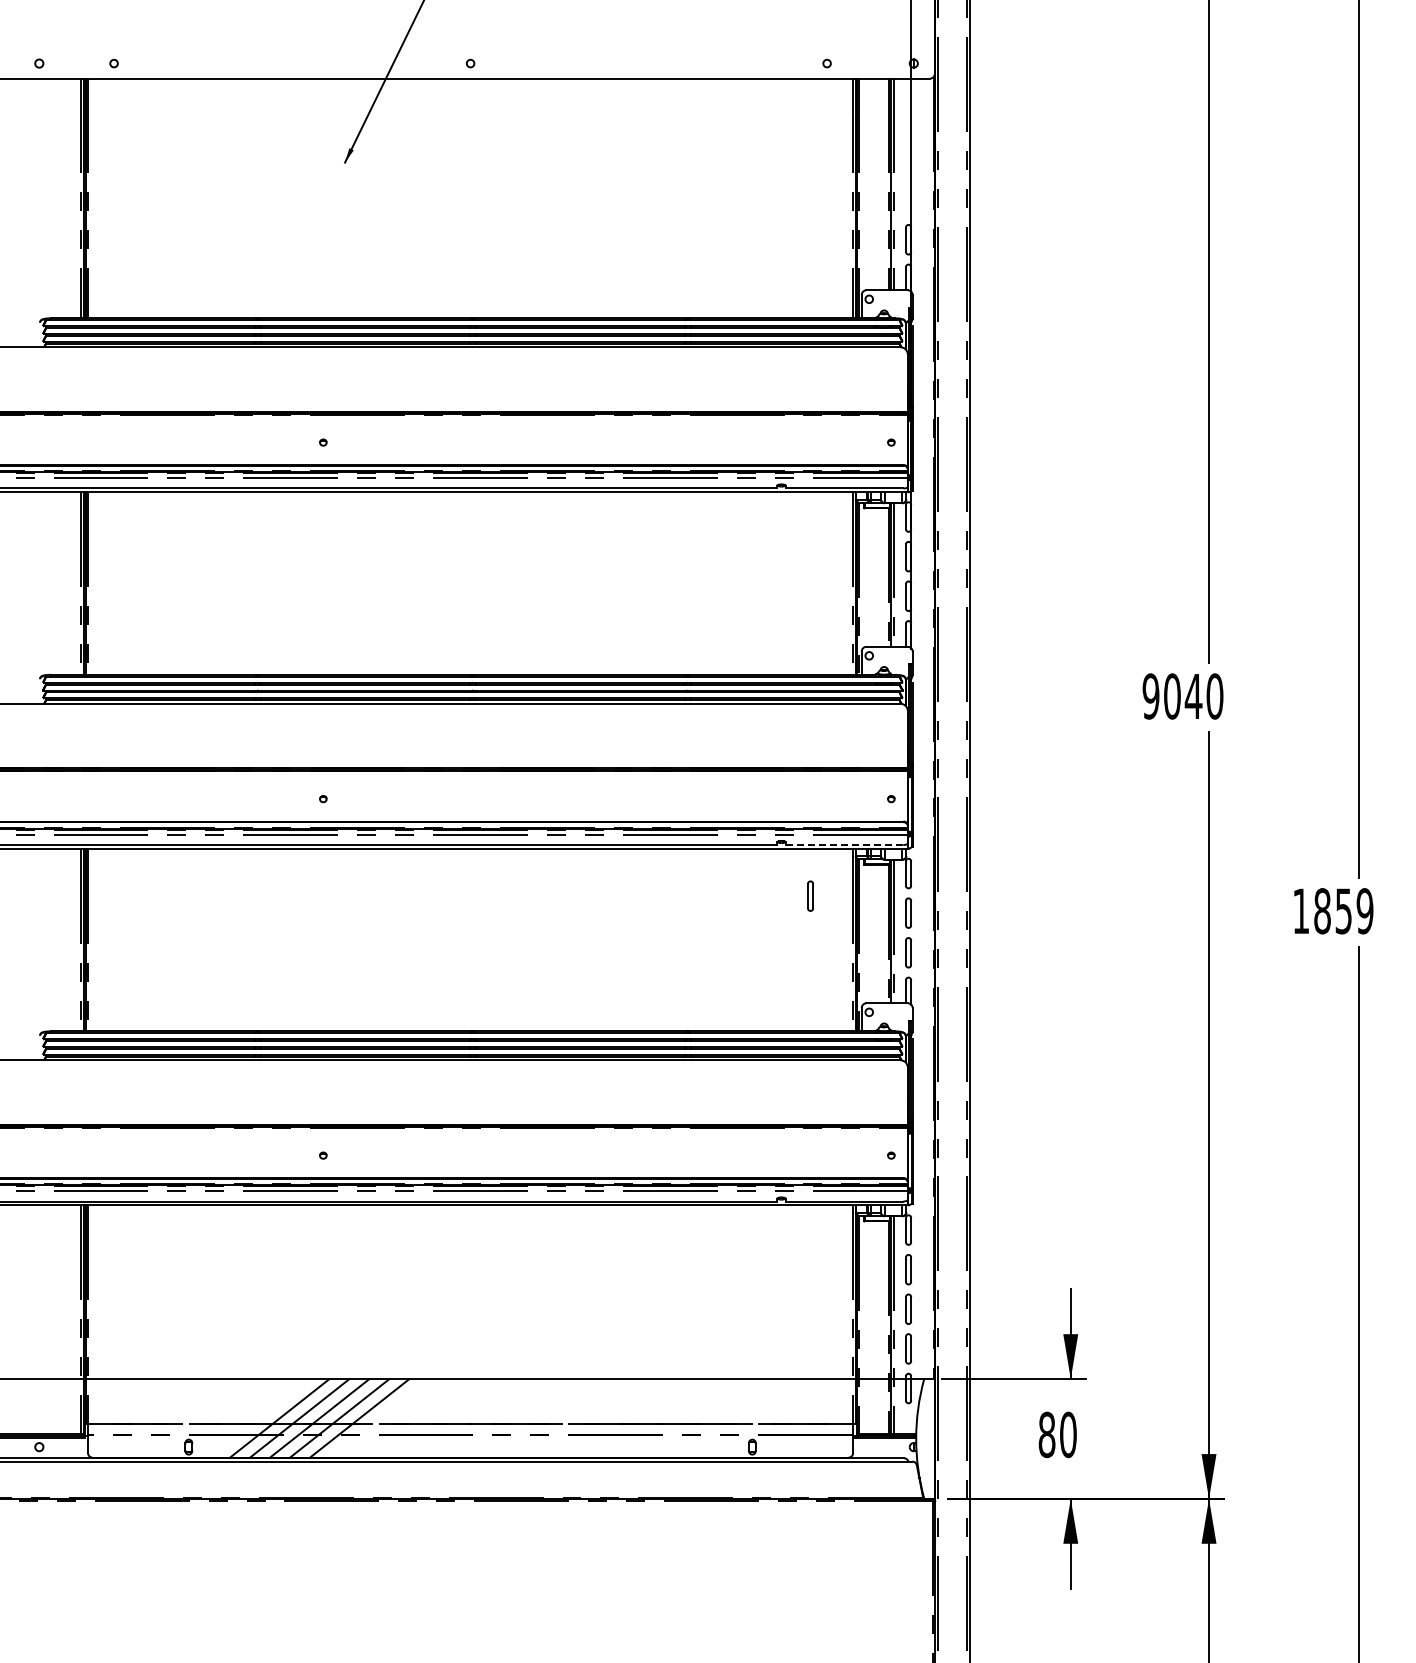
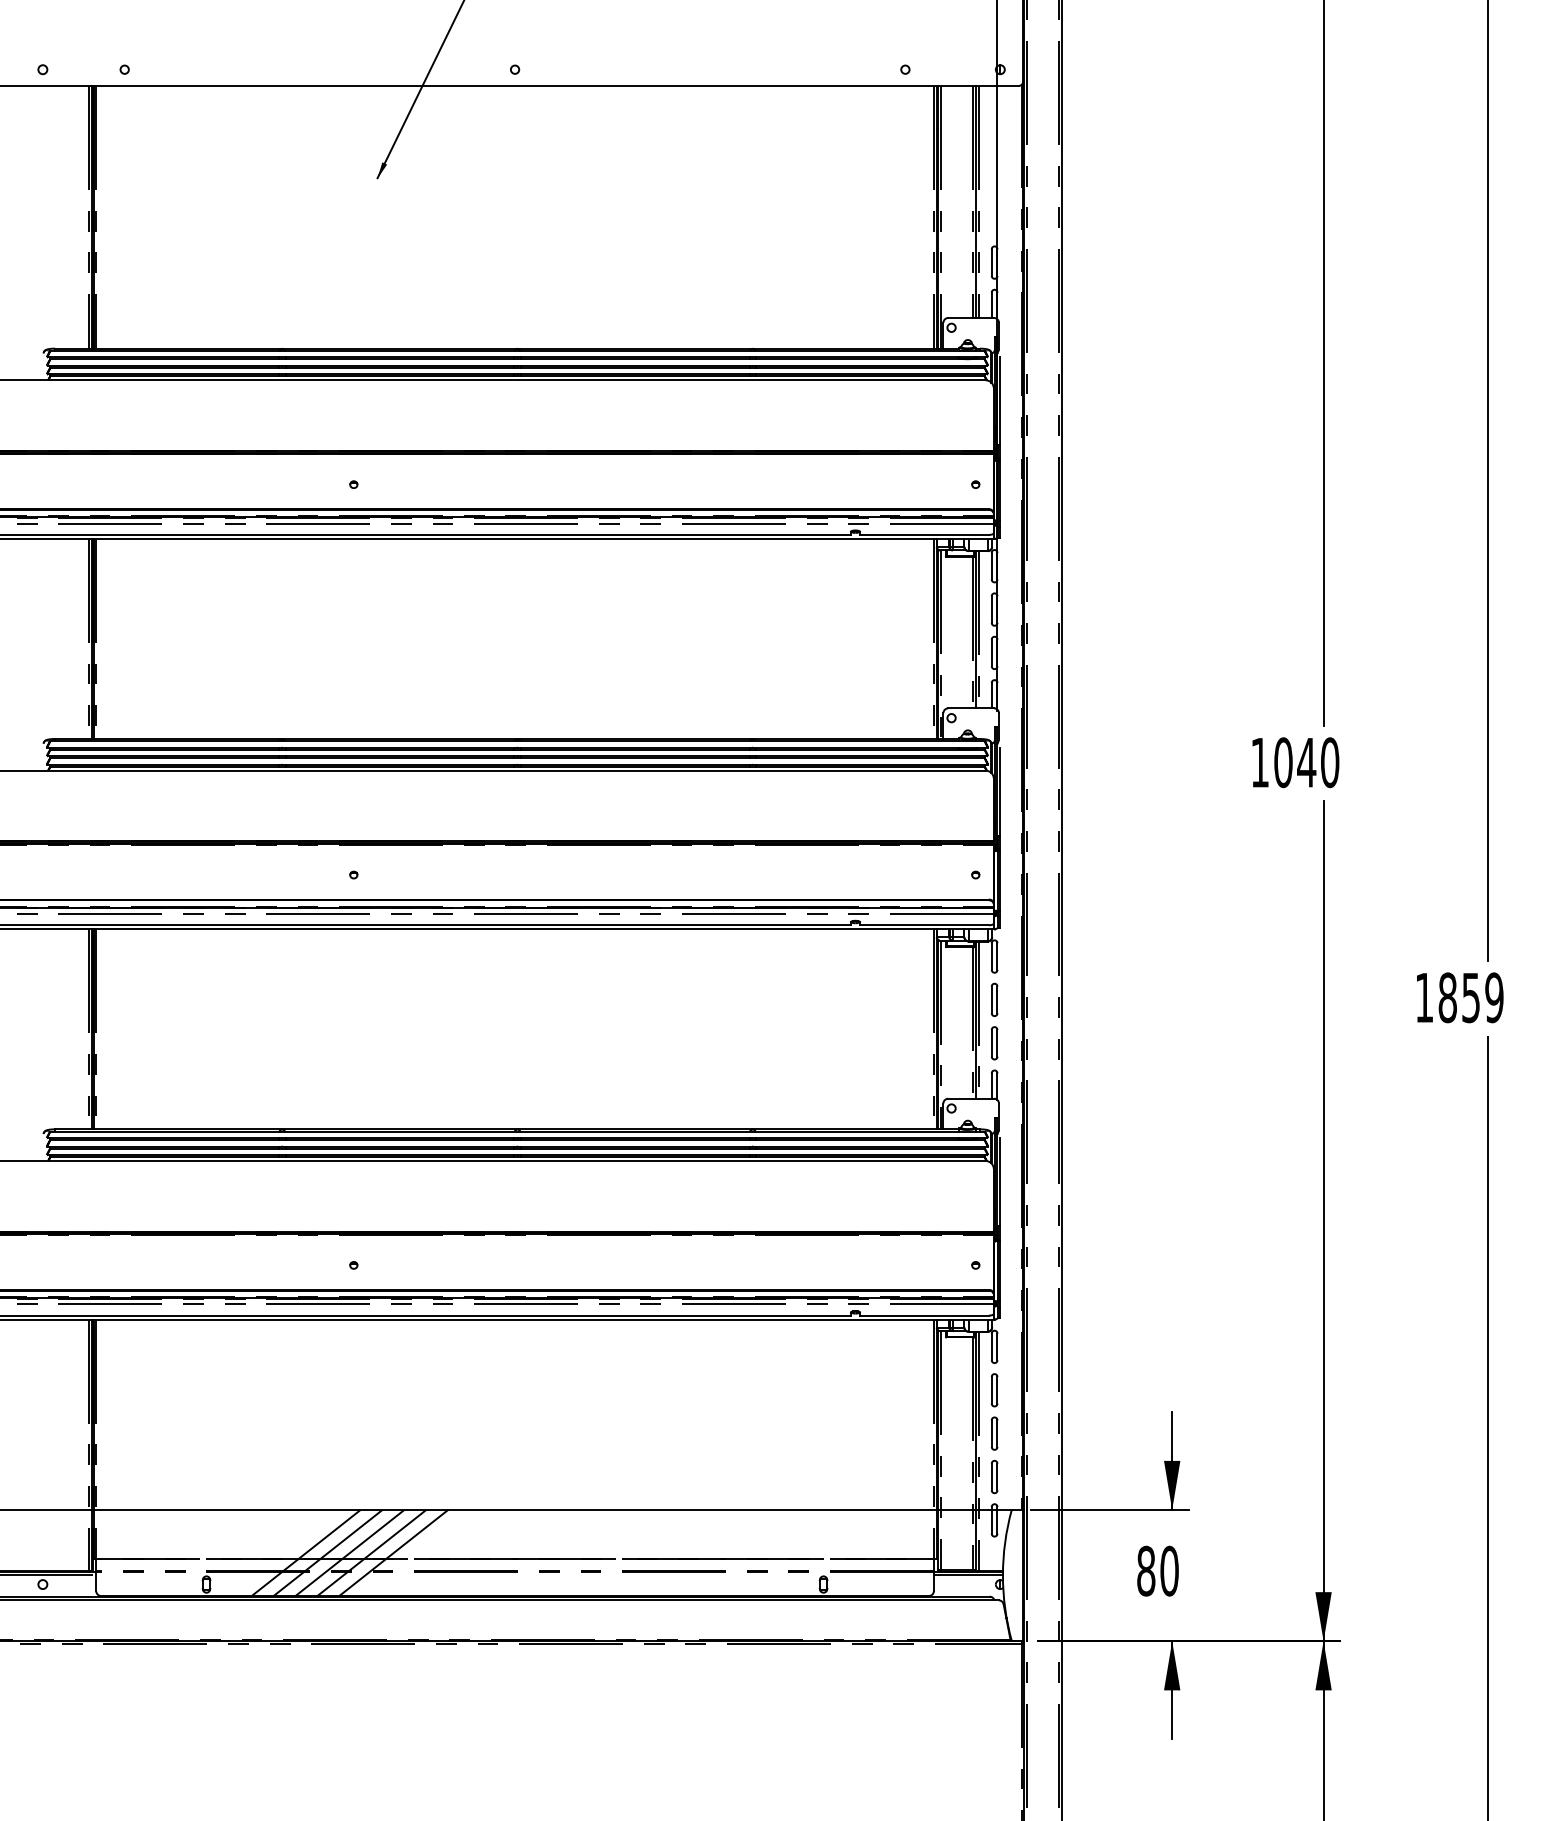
text: (1150, 696) -> (1259, 762), 9040 -> 1040
line: (844, 844) -> (924, 924), dashed -> solid
part: (810, 895) -> (887, 980), removed

